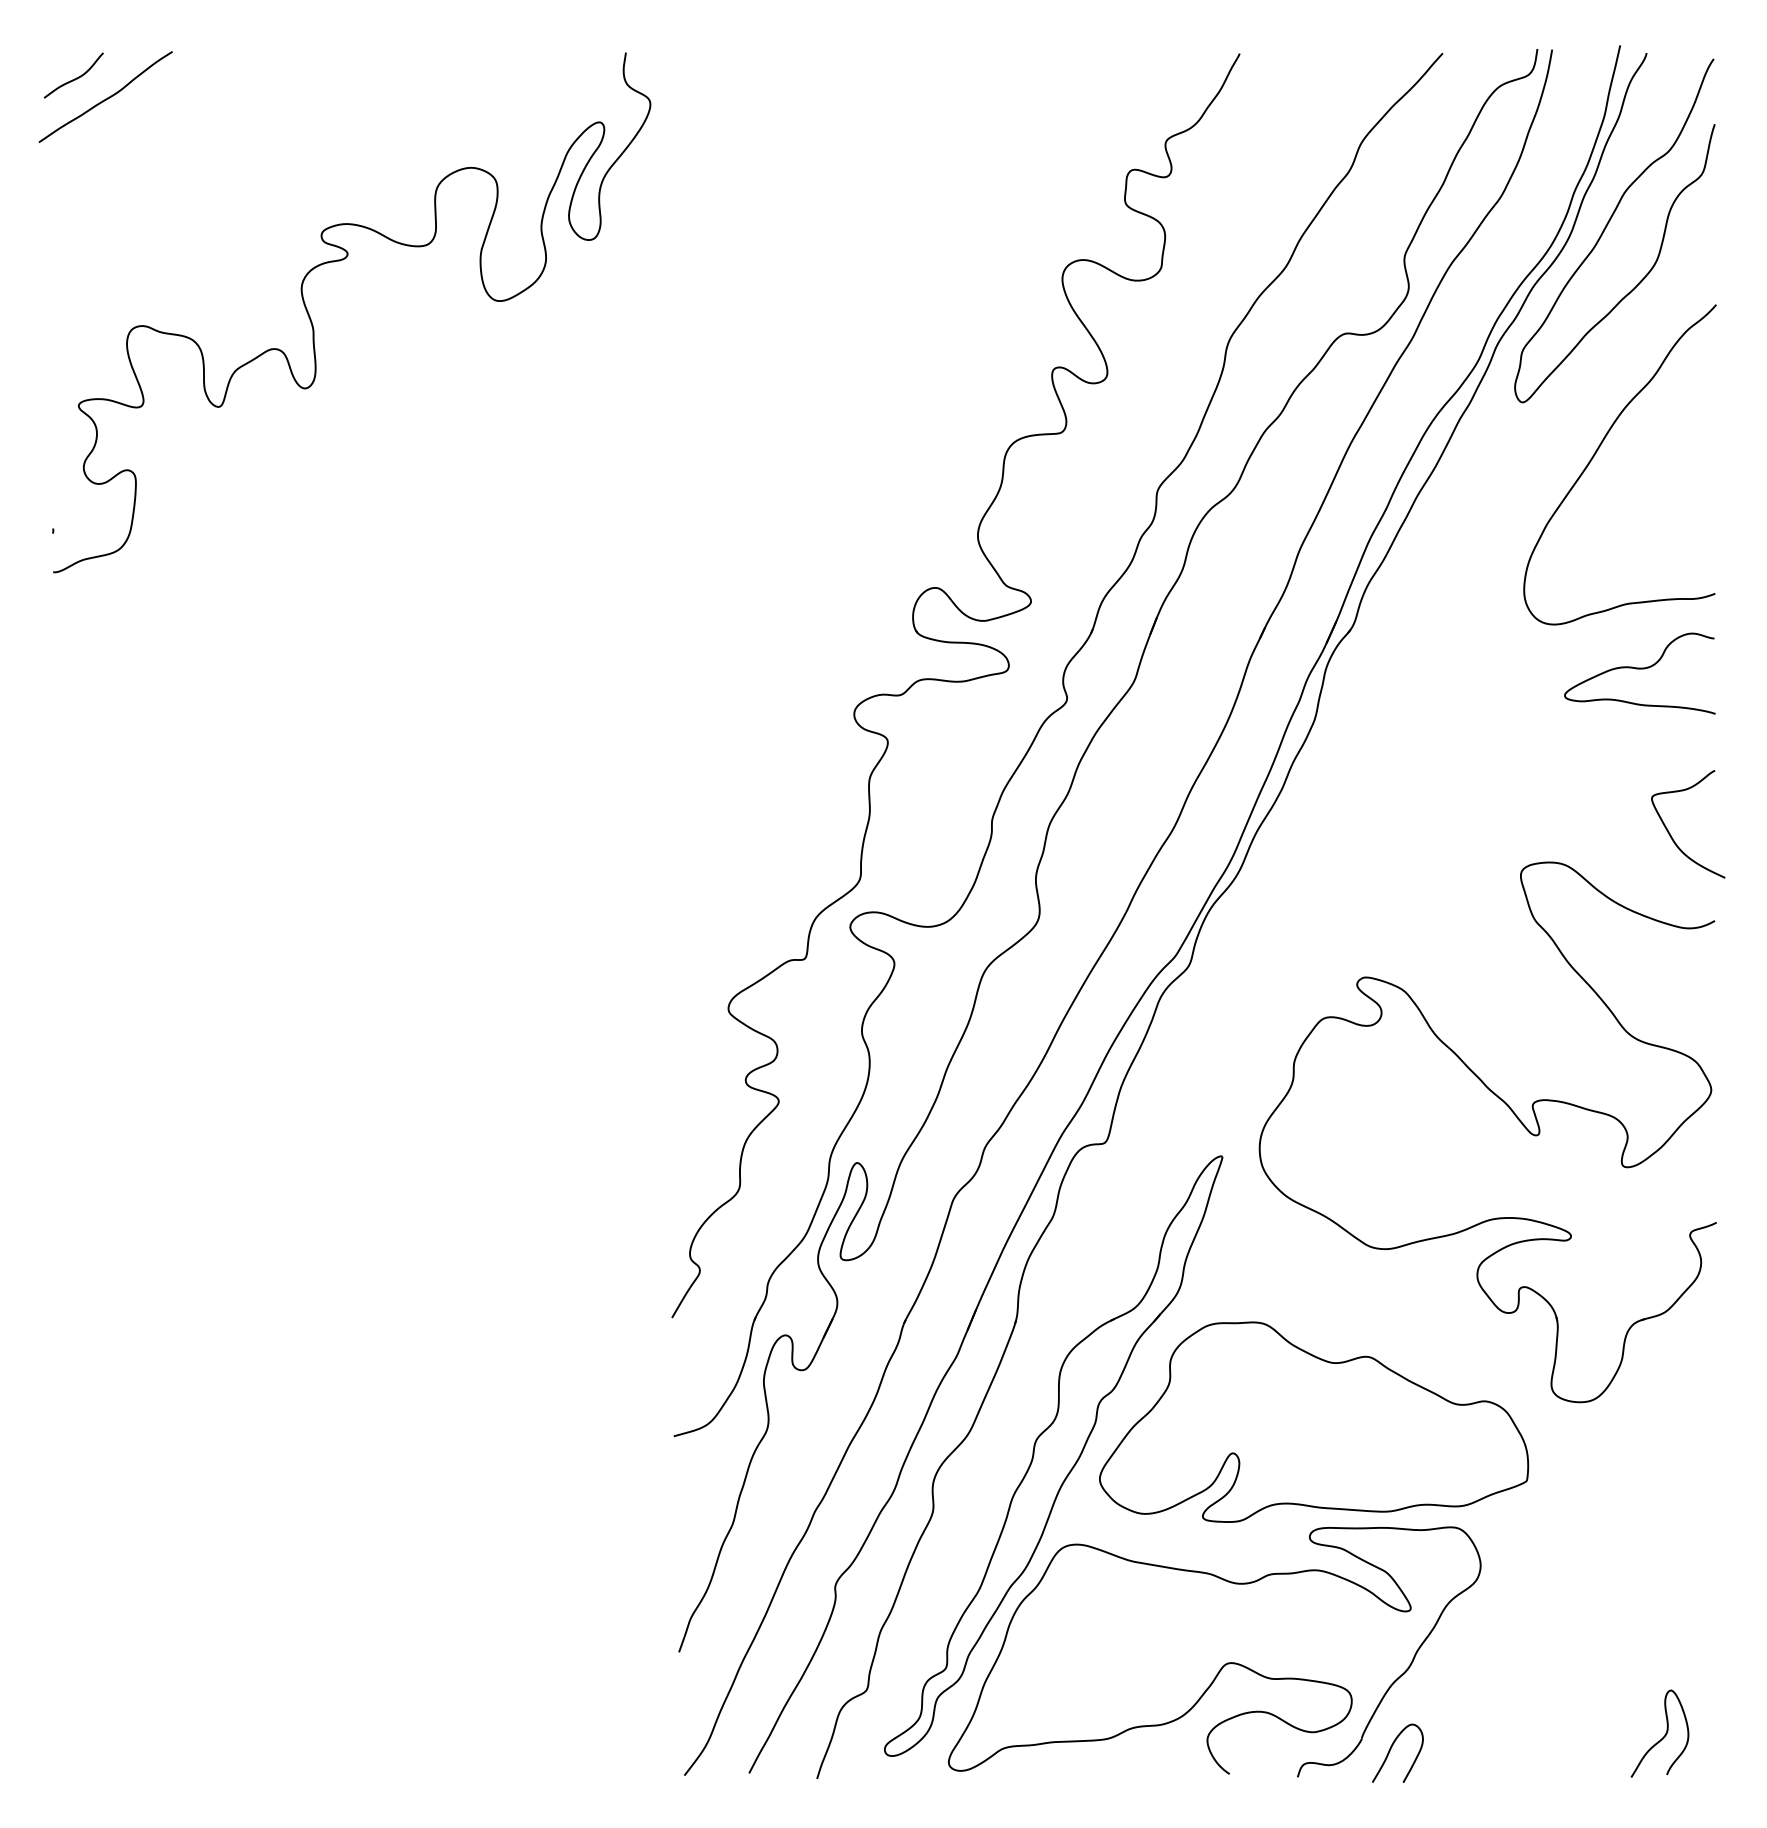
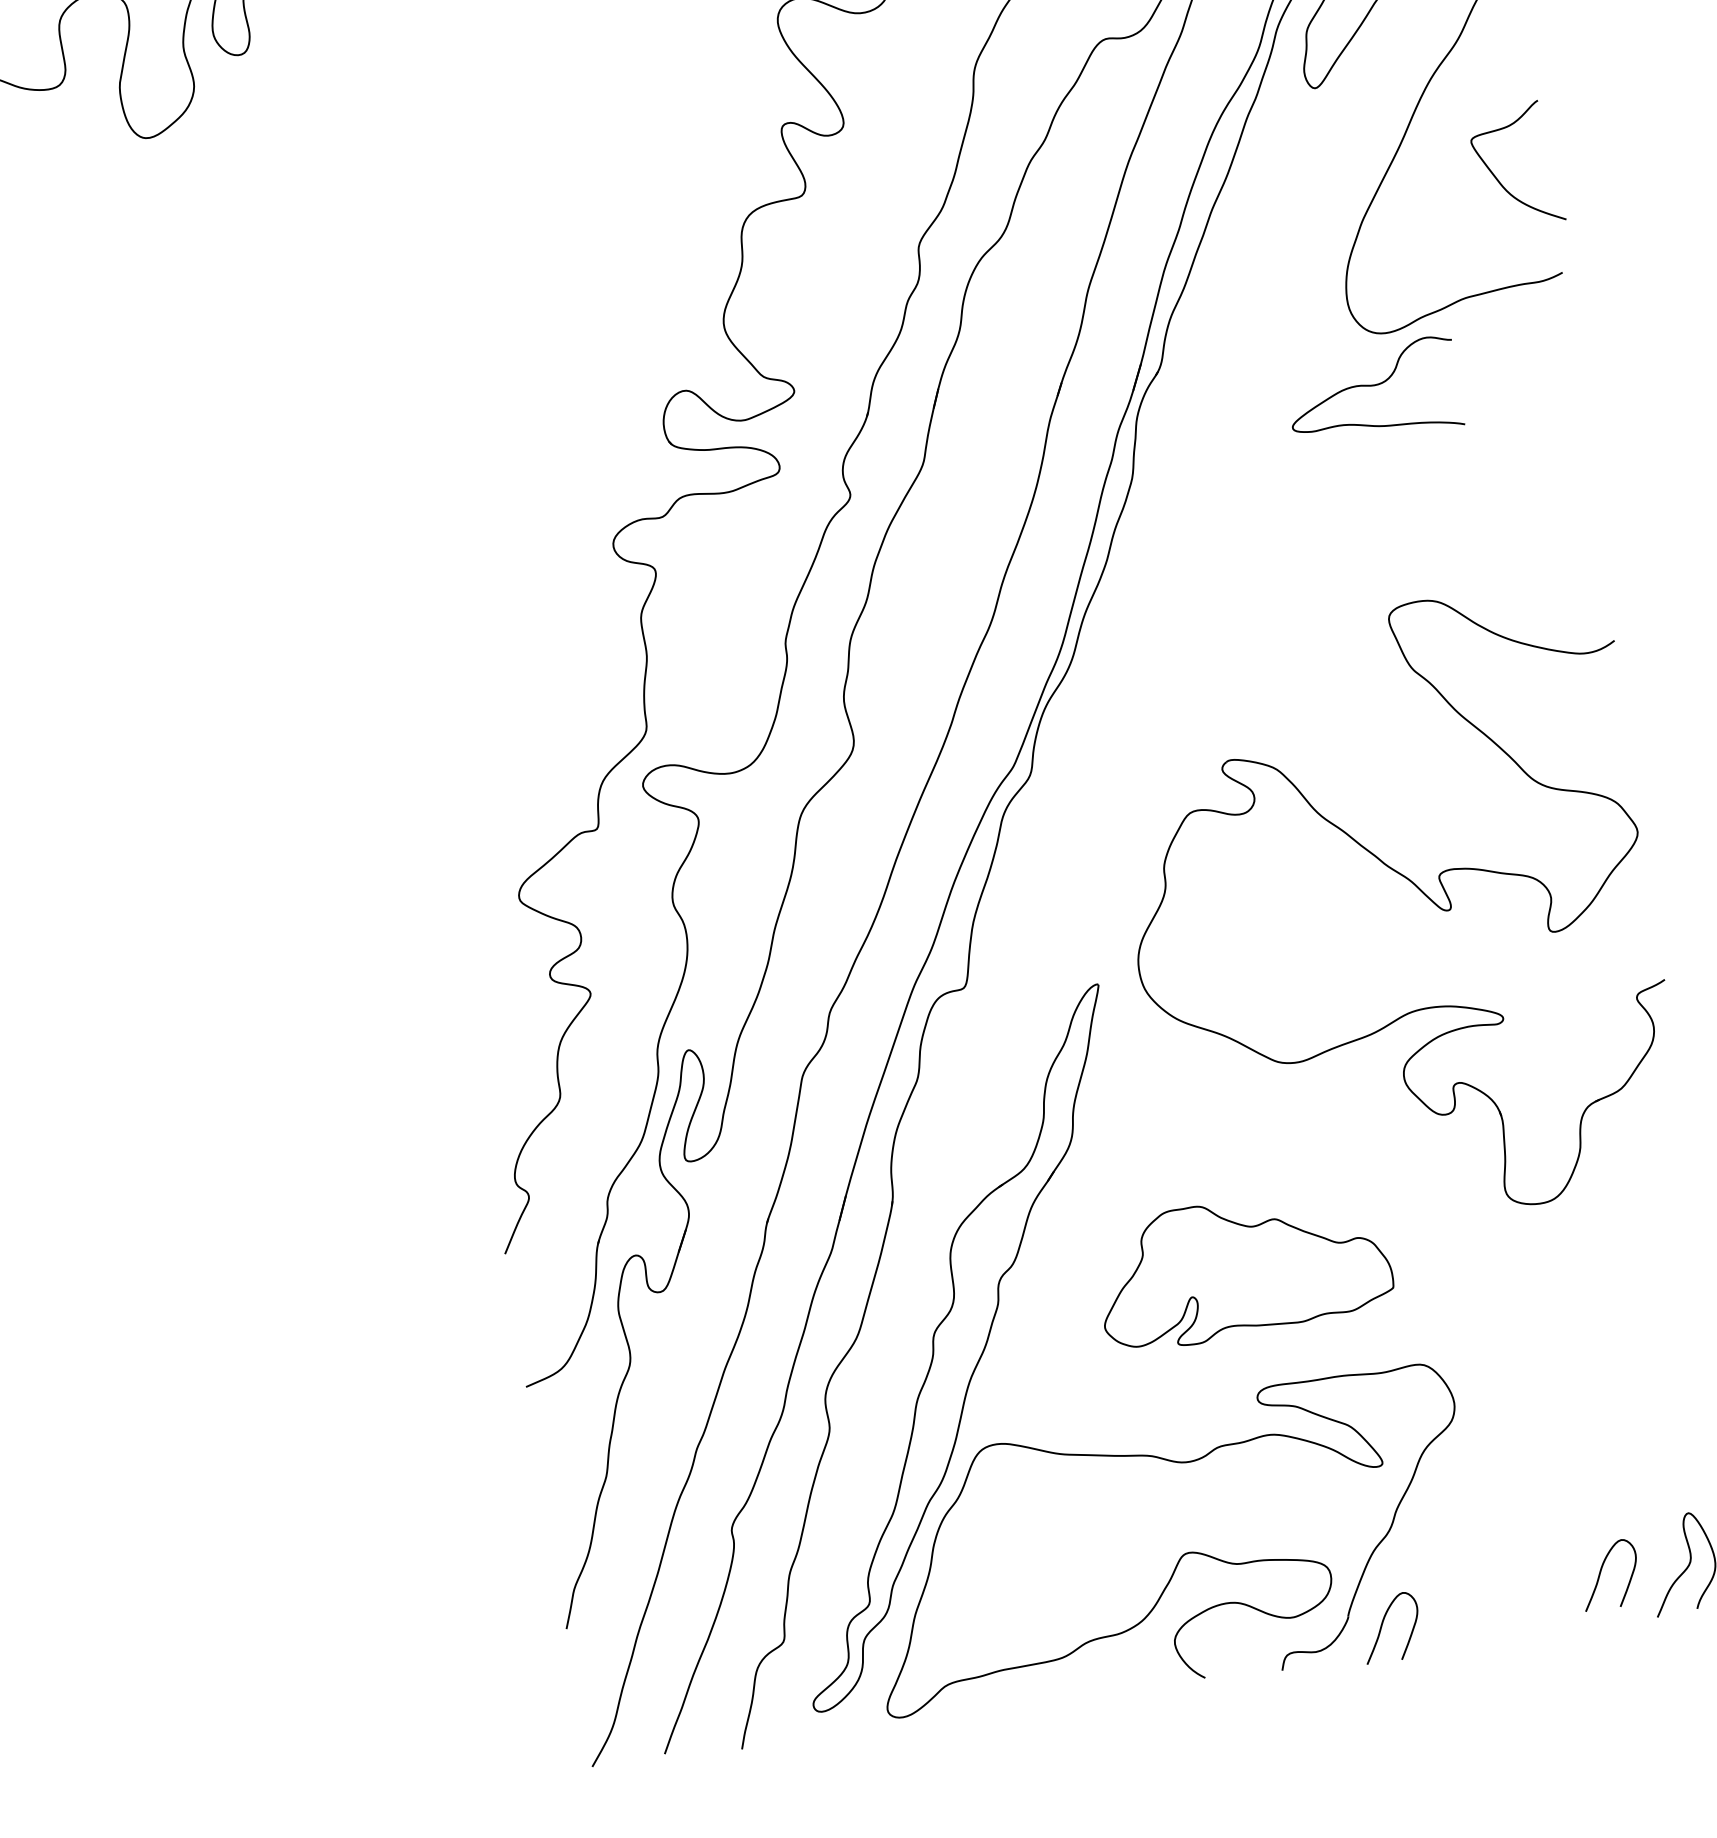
curve: (1639, 669) -> (1372, 386), moved
curve: (1670, 833) -> (1497, 178), moved
part: (1314, 1421) -> (1244, 1267), size x0.6
curve: (1588, 1730) -> (1601, 1571), added

